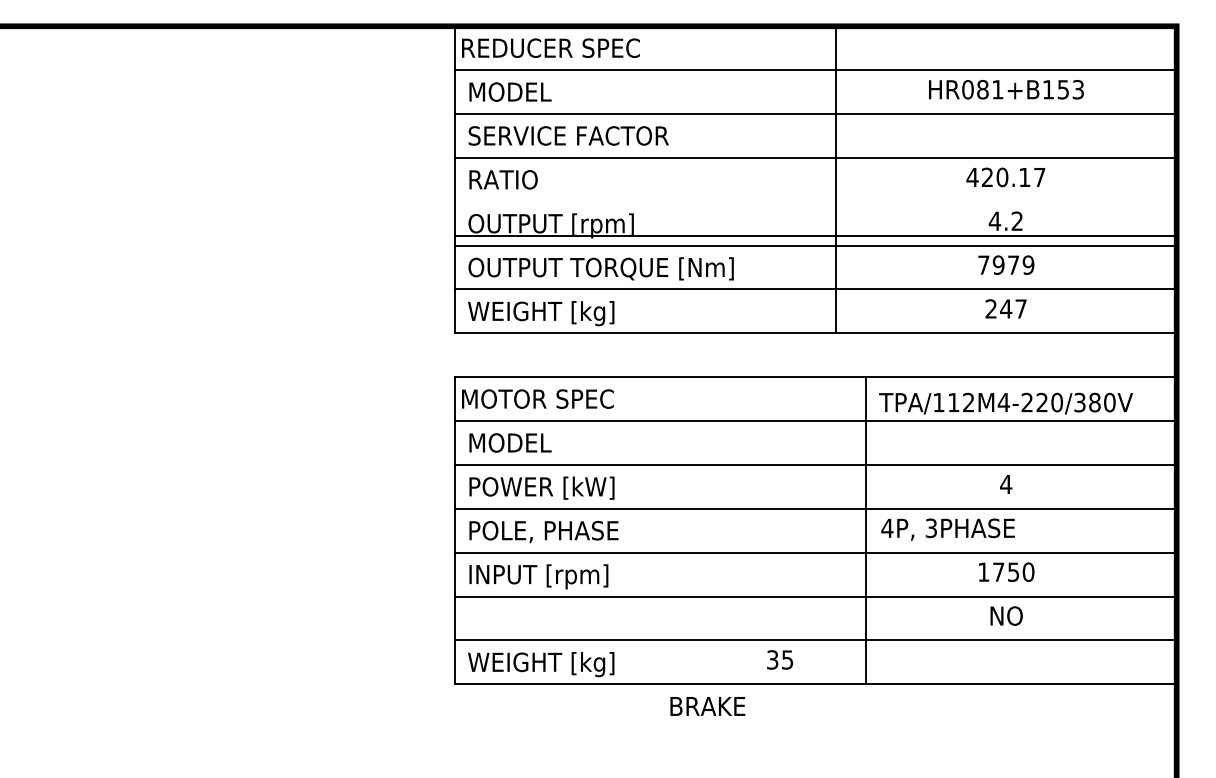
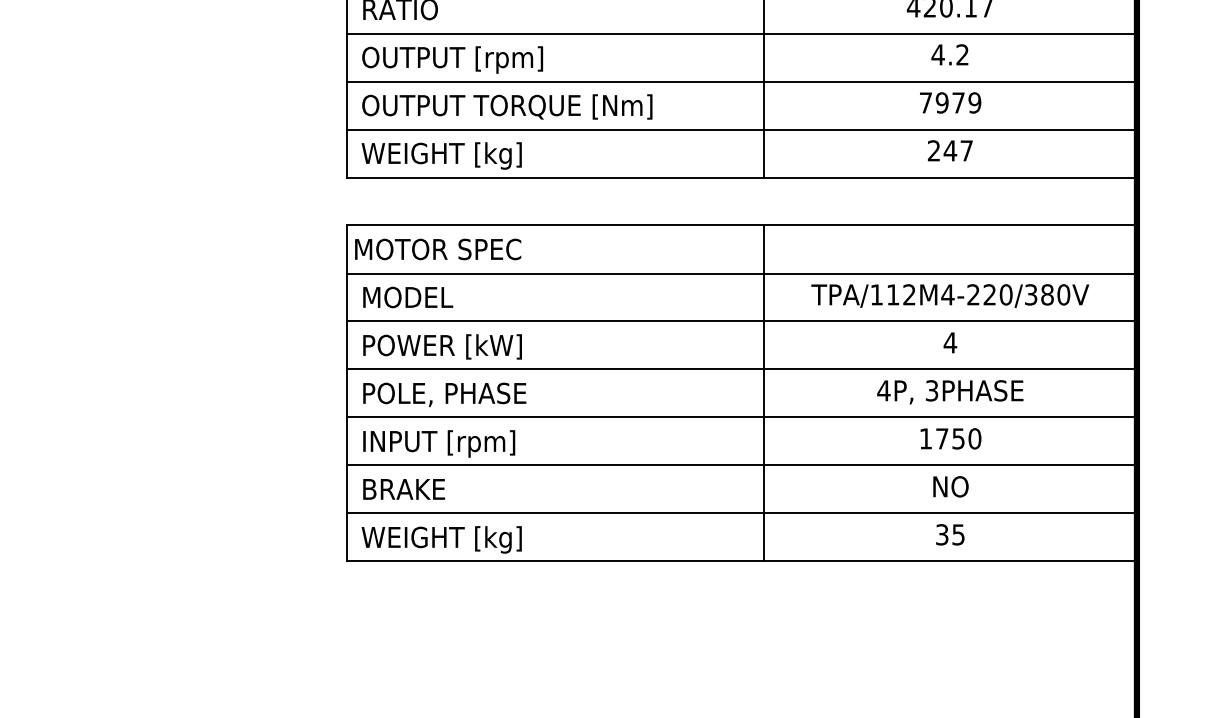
line: (815, 235) -> (741, 33), moved
text: (1005, 403) -> (949, 295), moved
text: (947, 529) -> (949, 392), moved
line: (865, 530) -> (763, 393), moved
text: (779, 659) -> (949, 534), moved
text: (707, 706) -> (403, 489), moved

